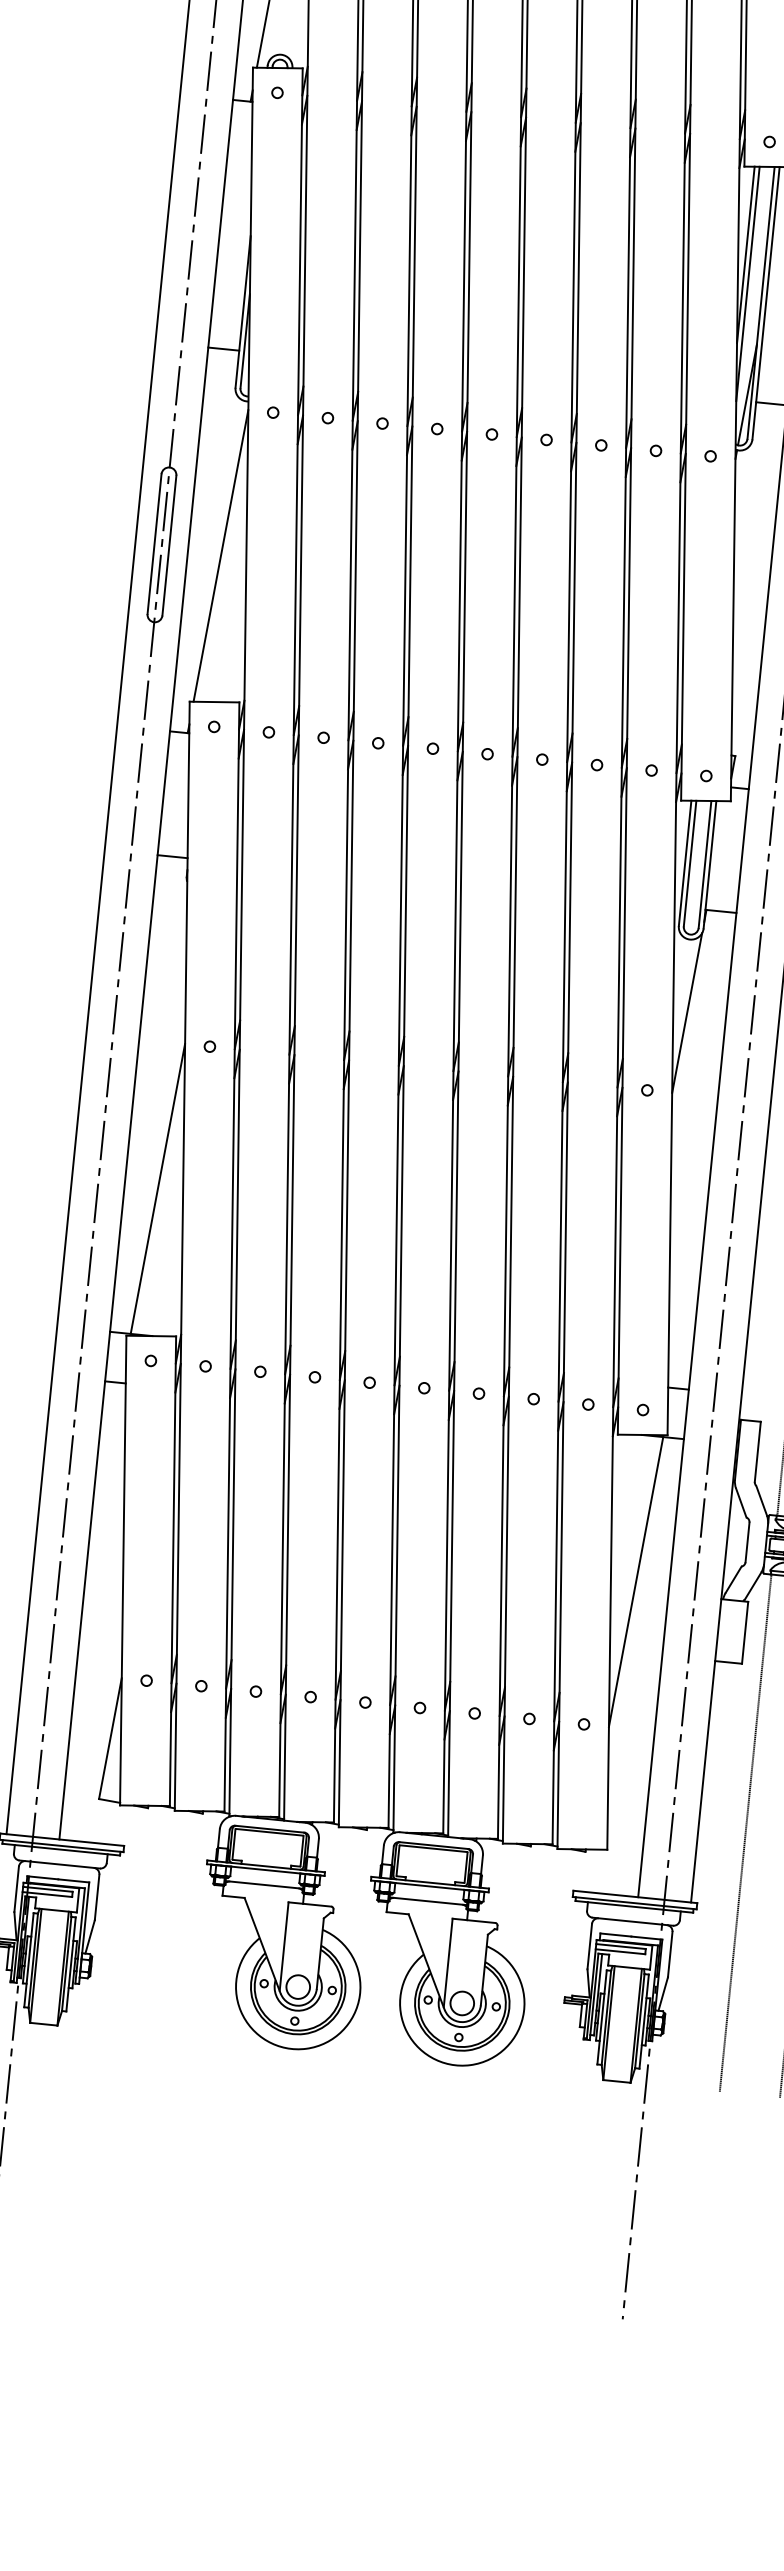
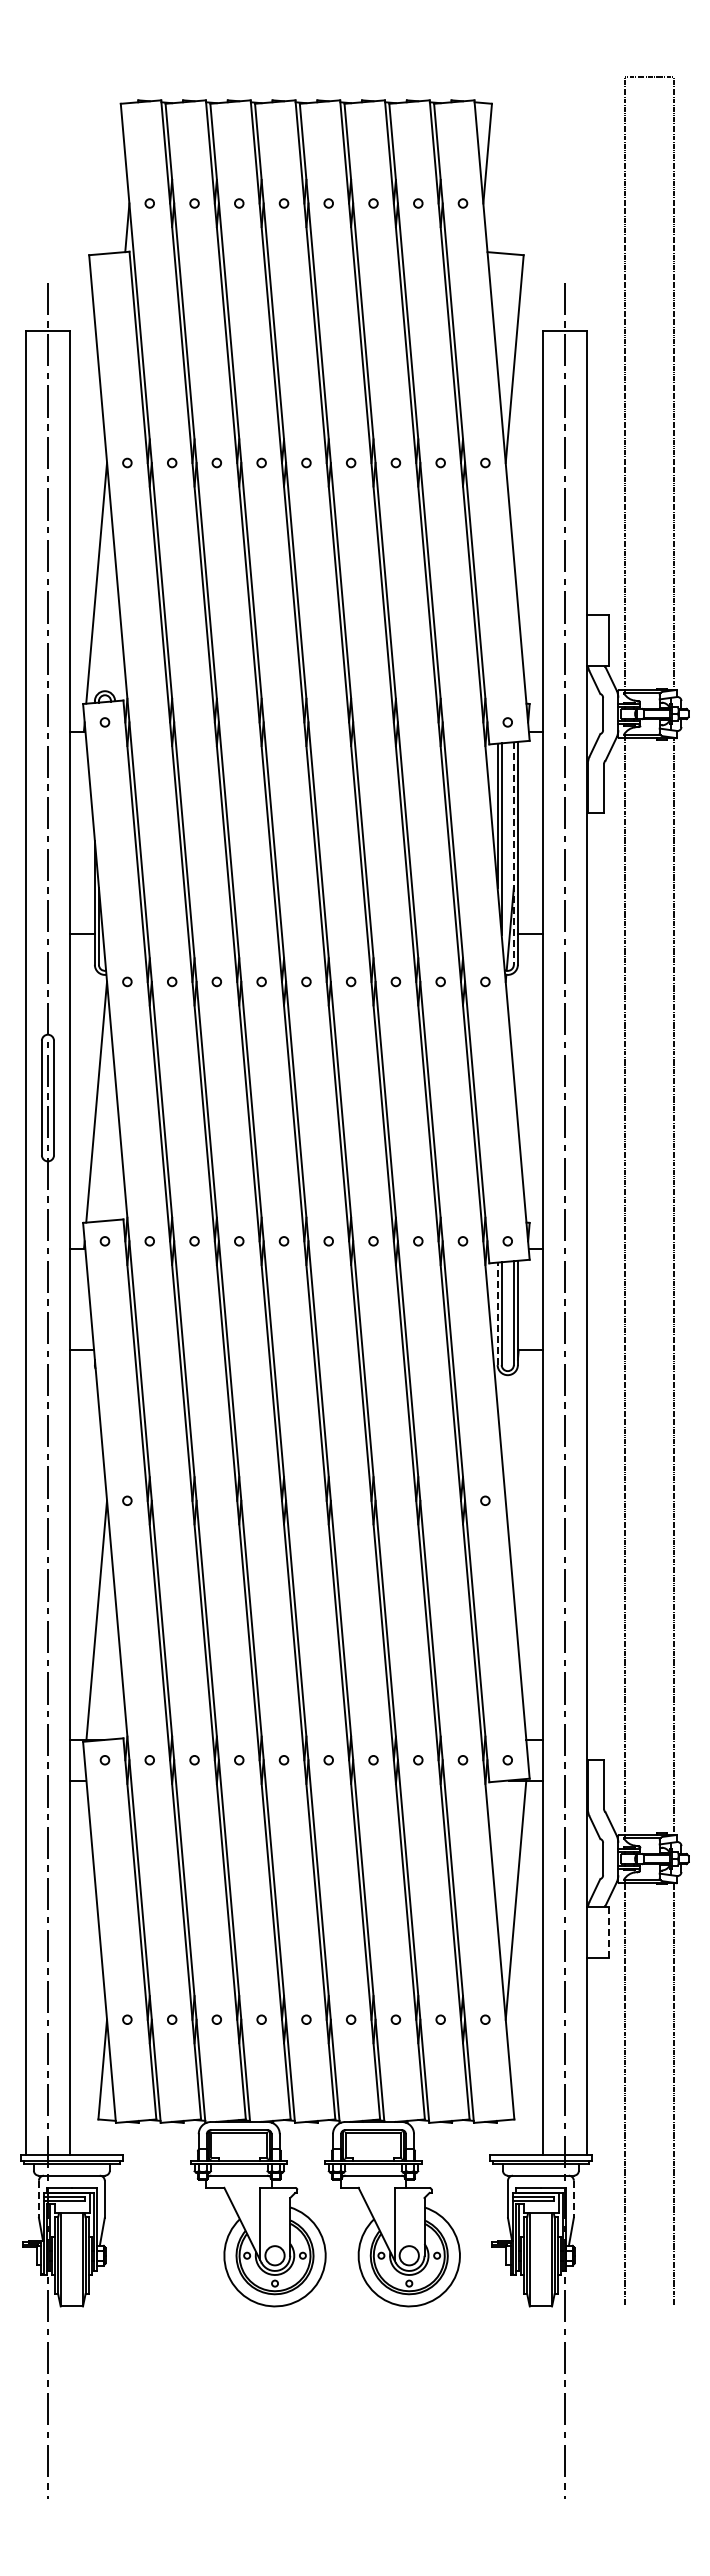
line: (760, 304) -> (513, 854), solid -> dashed
line: (684, 862) -> (497, 1313), solid -> dashed
line: (687, 1012) -> (511, 1434), removed
line: (745, 1632) -> (608, 1932), solid -> dashed
line: (16, 1889) -> (38, 2199), solid -> dashed
line: (669, 1954) -> (573, 2199), solid -> dashed

